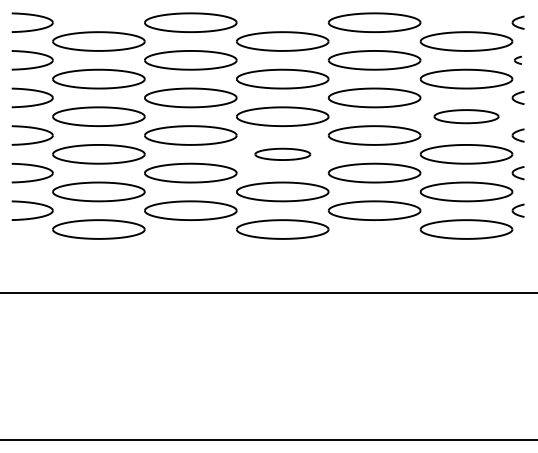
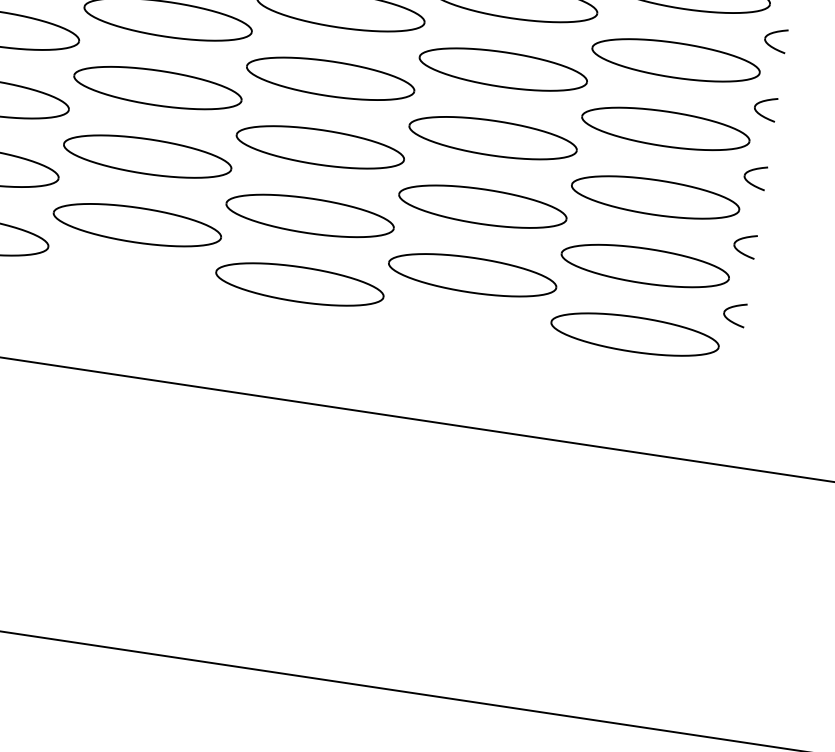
part: (517, 60) -> (774, 40), size x1.67
part: (466, 116) -> (665, 128), size x1.43
part: (282, 154) -> (319, 147), size x1.67

